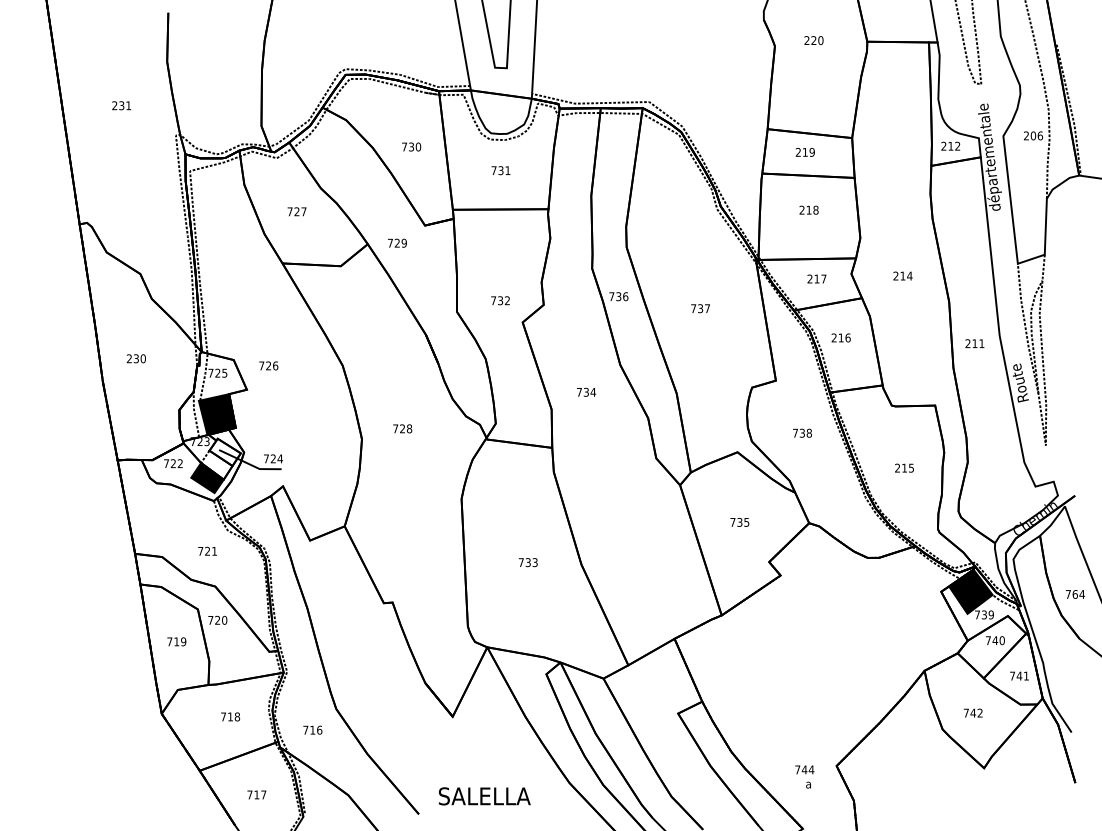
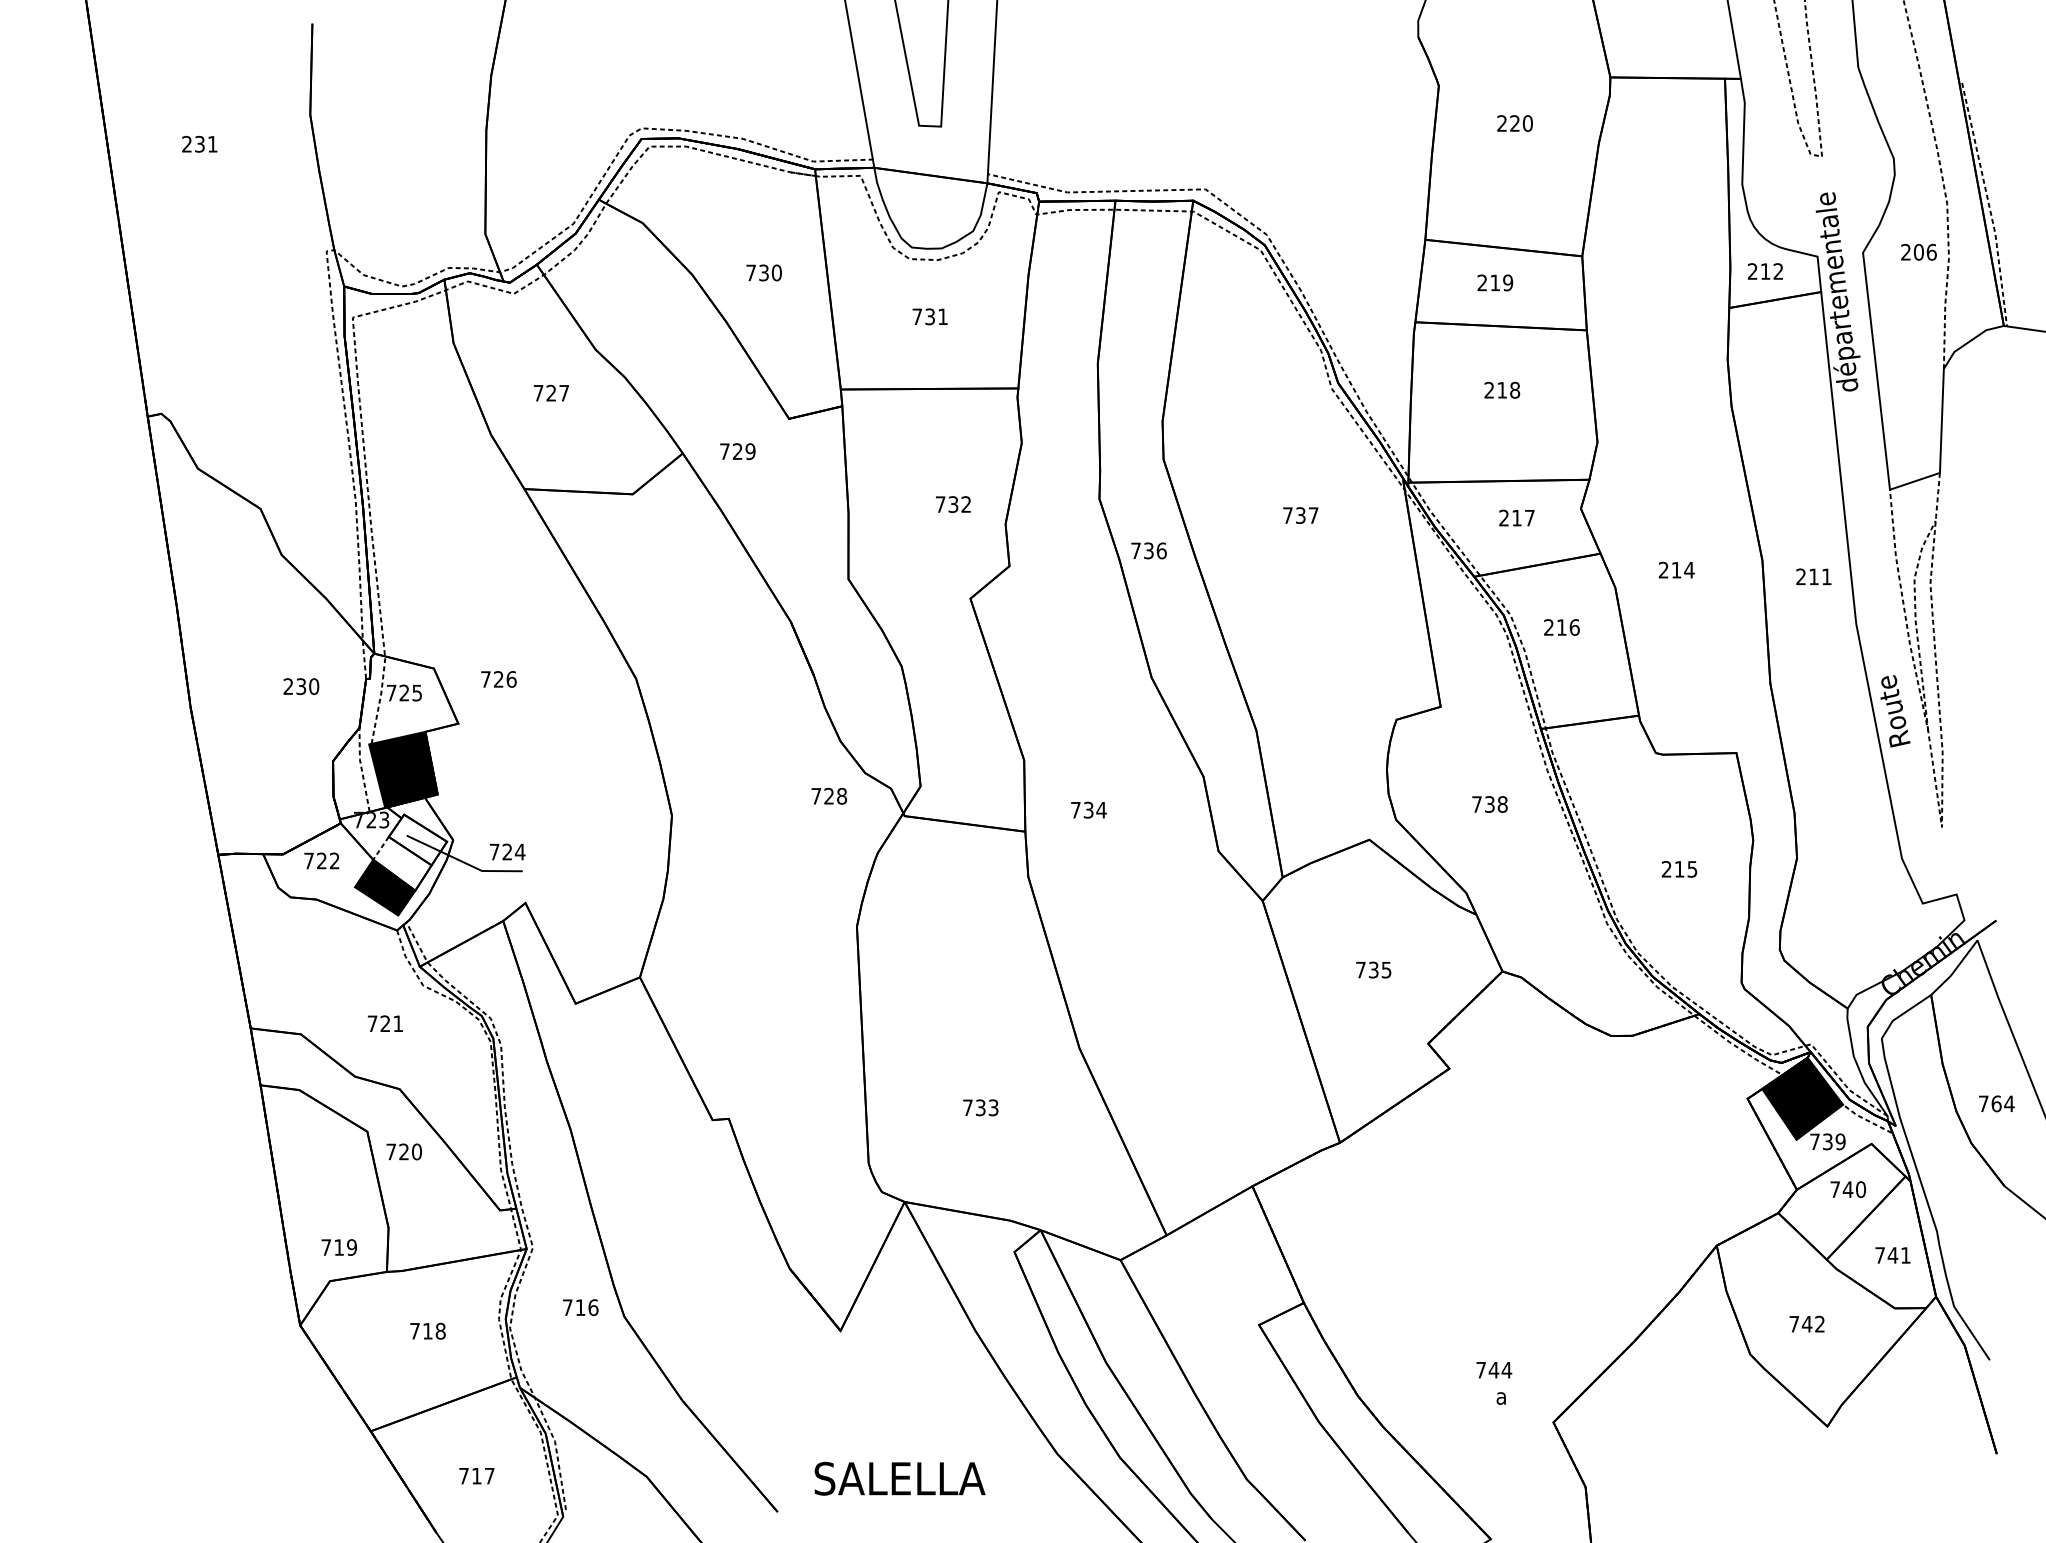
text: (813, 40) -> (1514, 123), moved
text: (121, 105) -> (199, 143), moved
text: (902, 275) -> (1675, 569), moved
text: (500, 300) -> (953, 504), moved
text: (700, 308) -> (1300, 515), moved
text: (974, 343) -> (1813, 576), moved
text: (135, 358) -> (299, 686), moved
text: (586, 391) -> (1088, 808), moved
text: (402, 428) -> (828, 795), moved
text: (527, 562) -> (979, 1107), moved
text: (176, 641) -> (338, 1246), moved
text: (312, 729) -> (580, 1306), moved
text: (804, 776) -> (1493, 1382), moved

